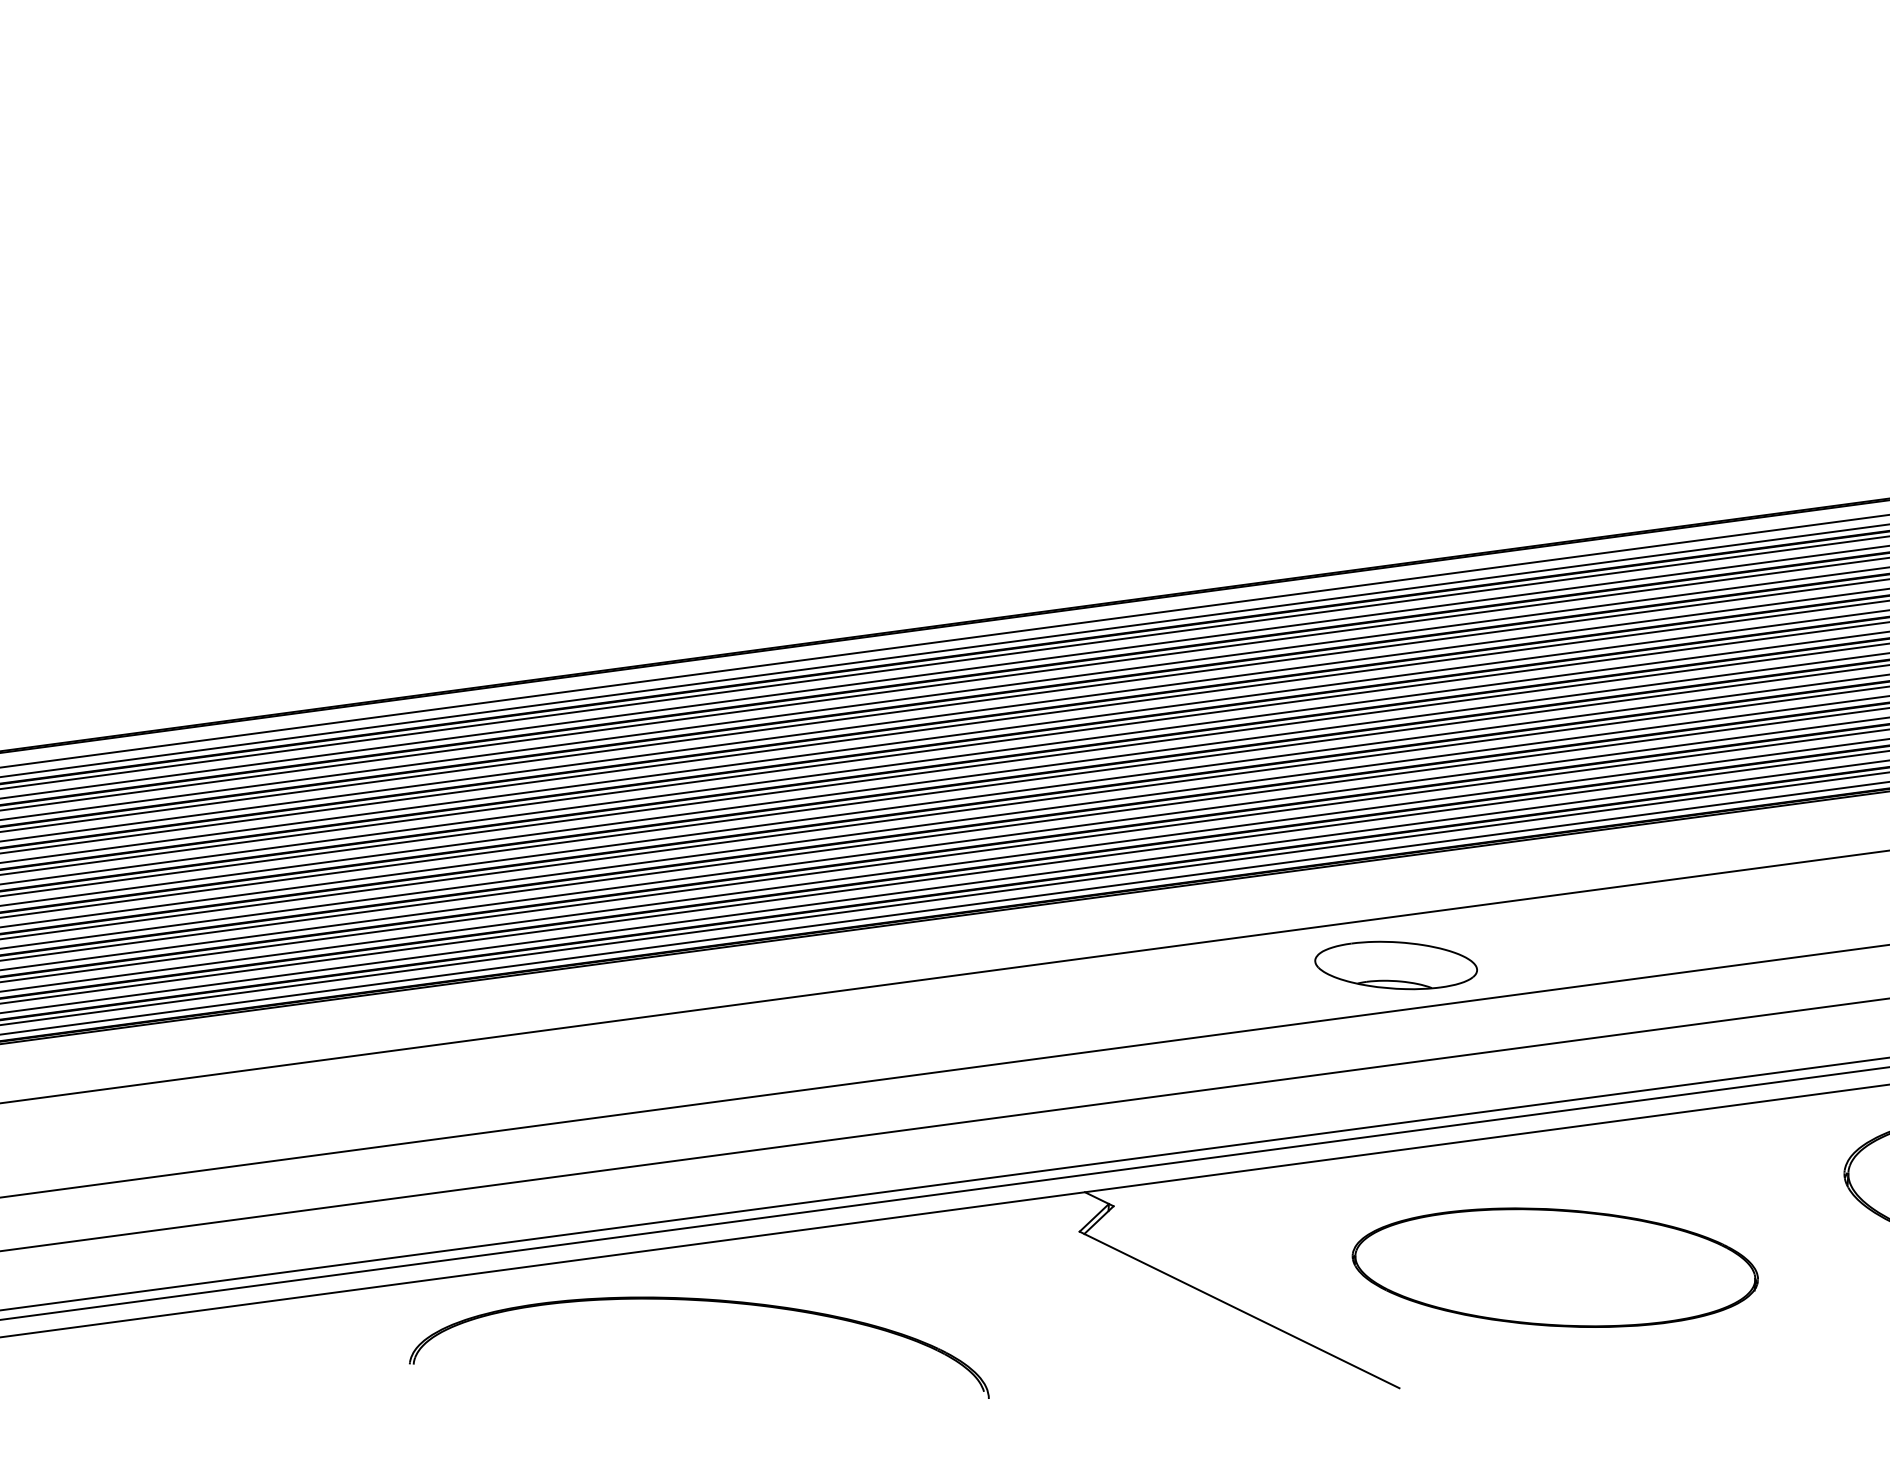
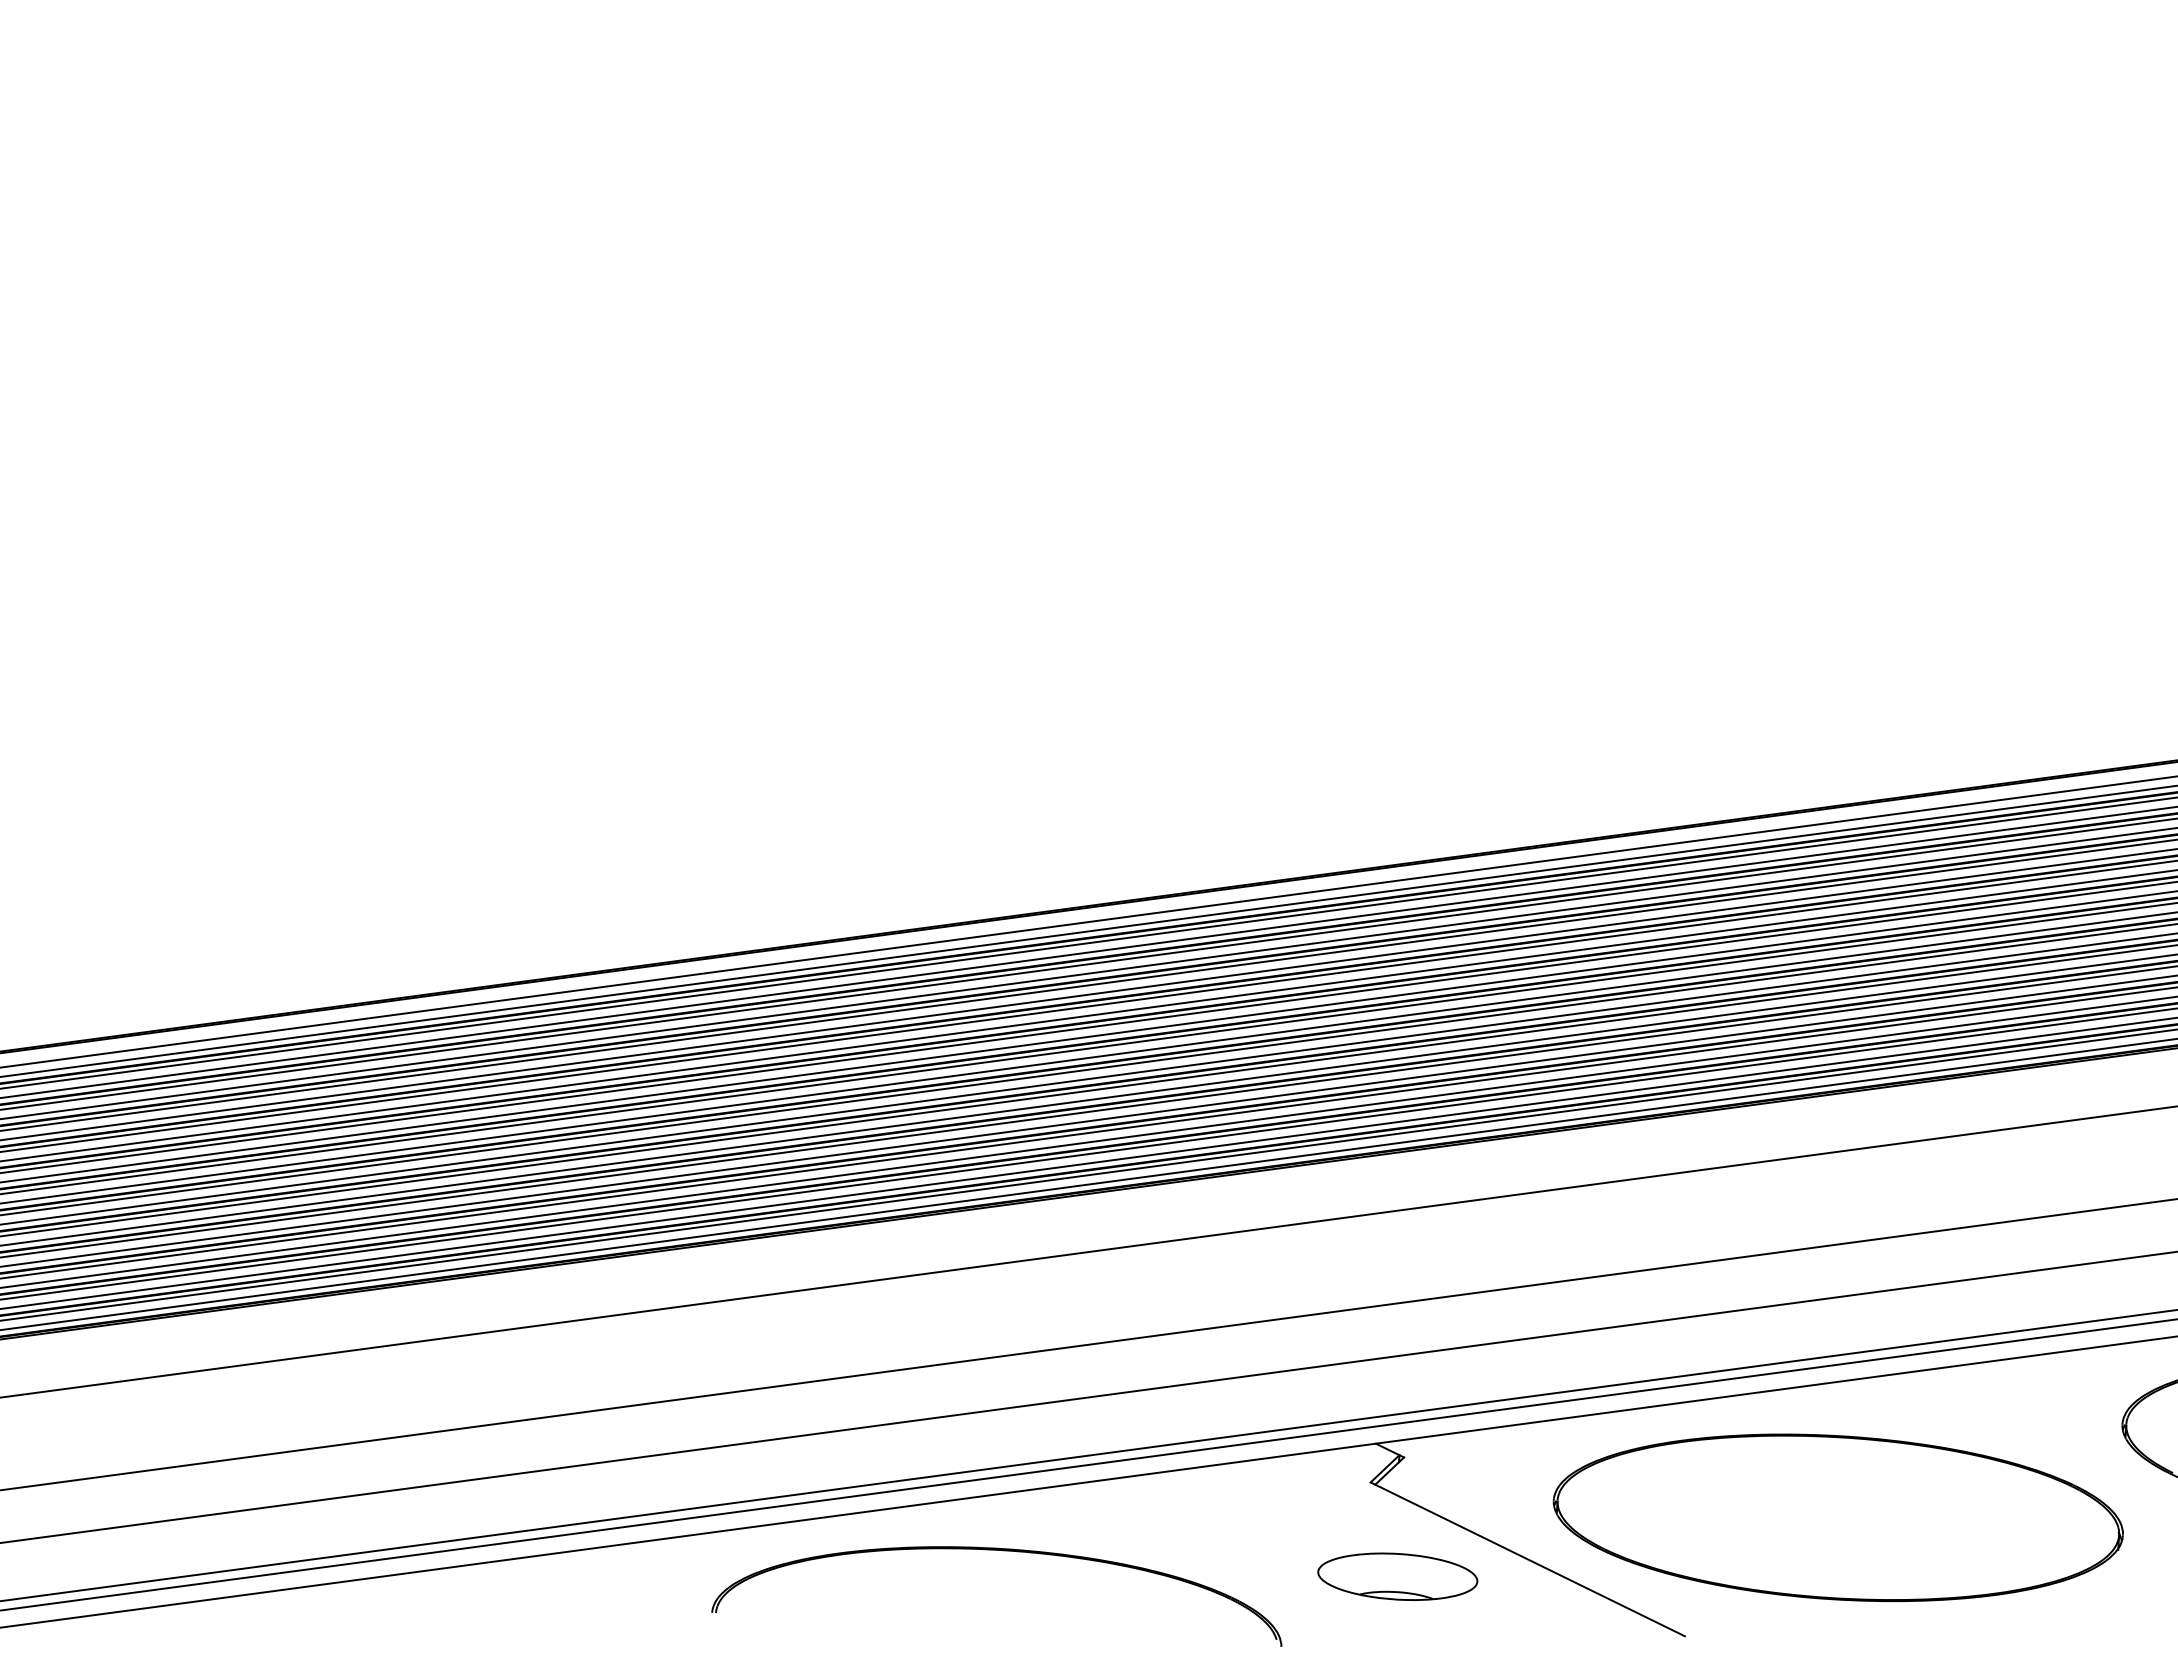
part: (1395, 965) -> (1397, 1576), moved
part: (1554, 1267) -> (1837, 1517), size x1.43

